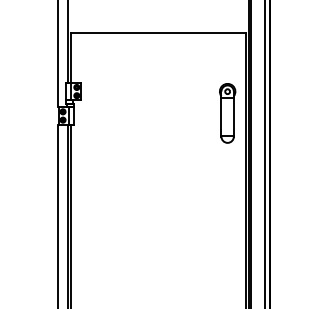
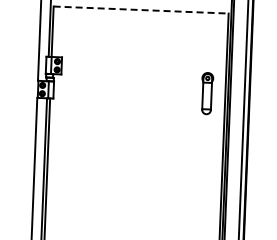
line: (158, 32) -> (141, 9), solid -> dashed
part: (227, 113) -> (206, 93), size x0.7

